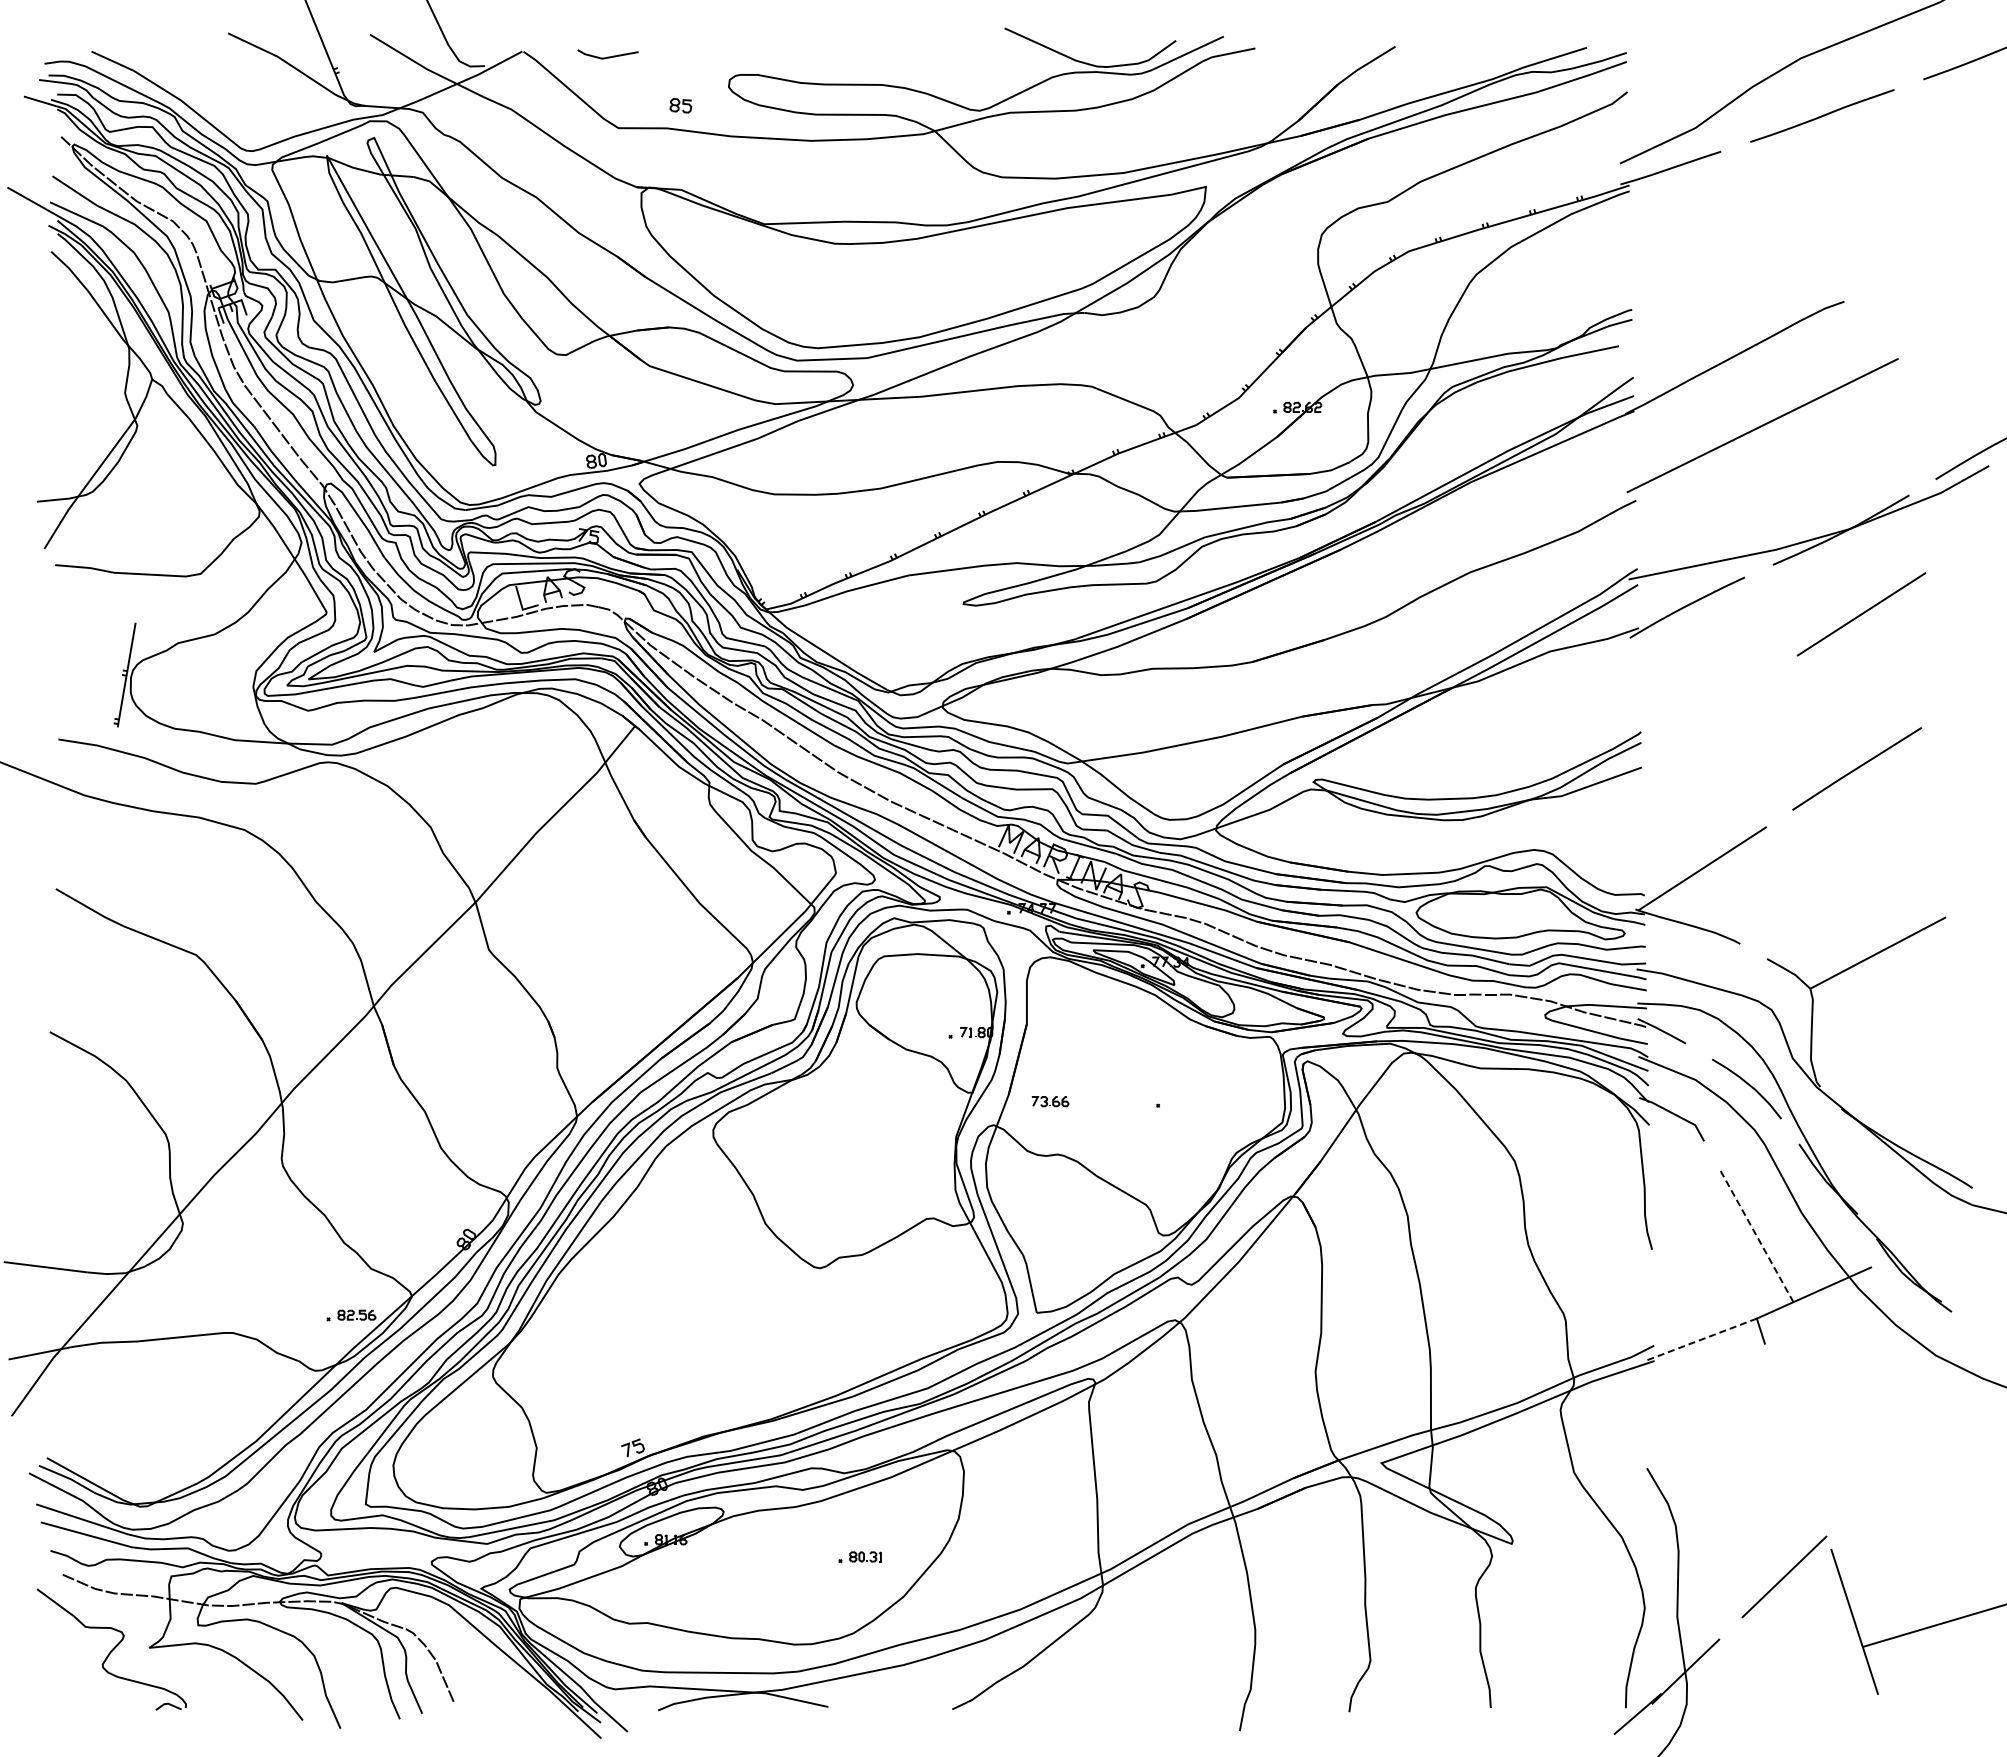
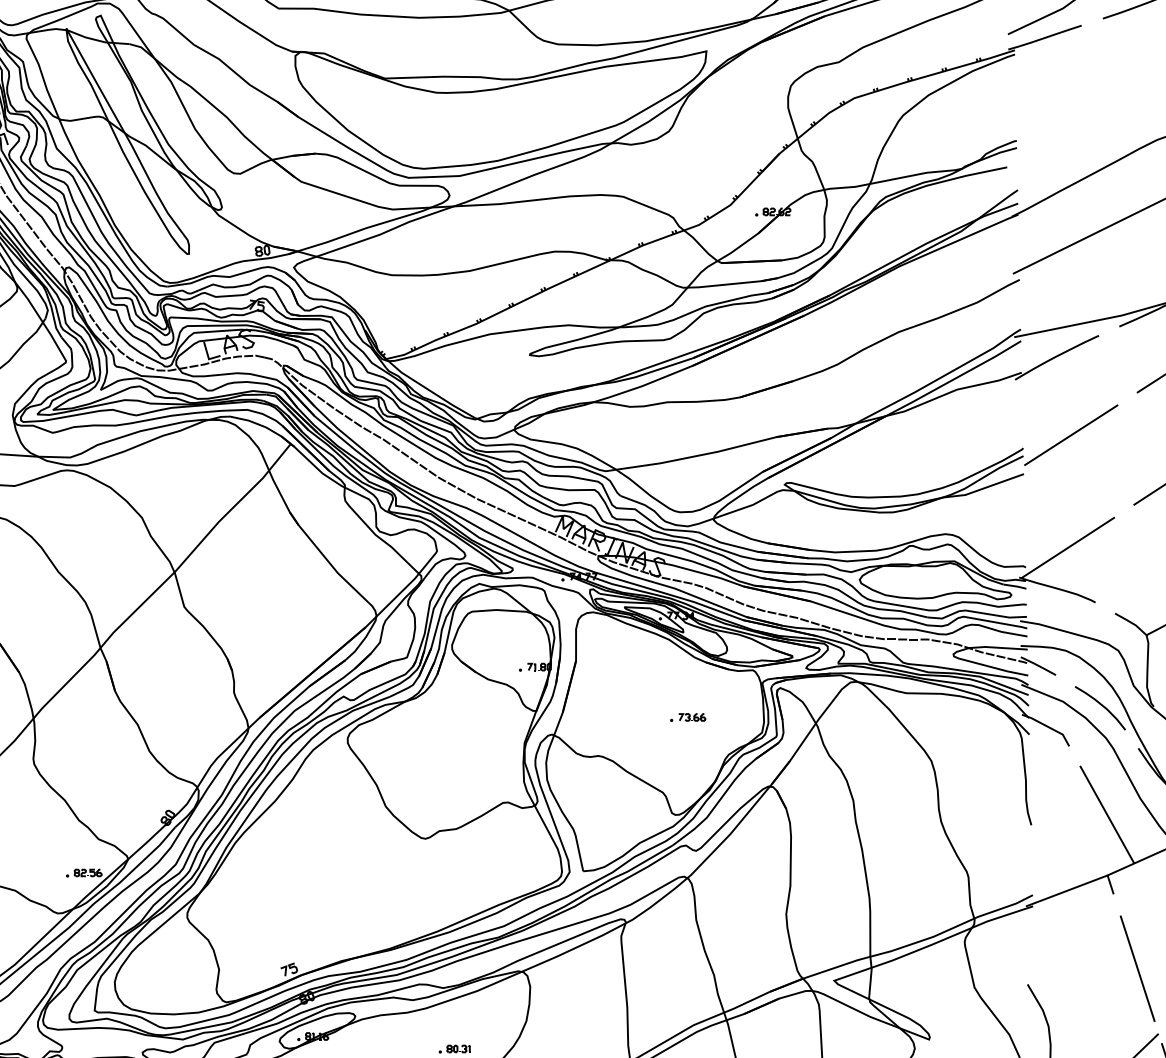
line: (1706, 714) -> (1070, 435), added
part: (1050, 1101) -> (692, 717), moved
line: (1756, 1236) -> (1107, 815), dashed -> solid
line: (1700, 1339) -> (1066, 890), dashed -> solid
line: (1797, 1446) -> (1137, 968), added

